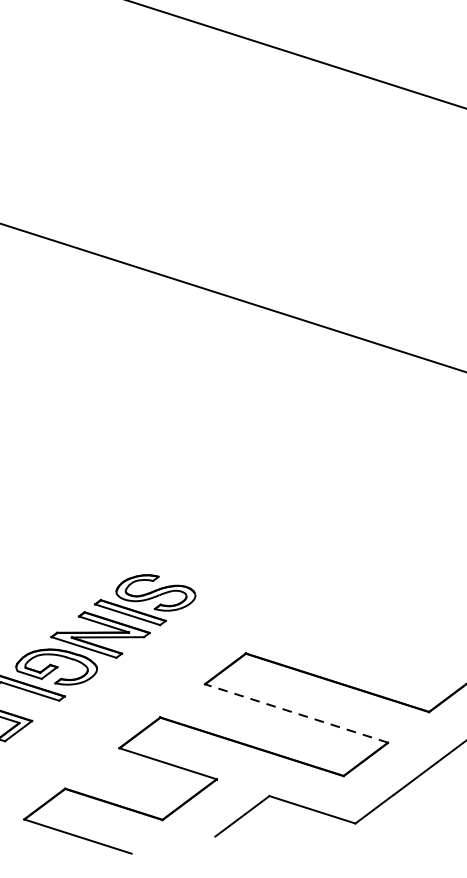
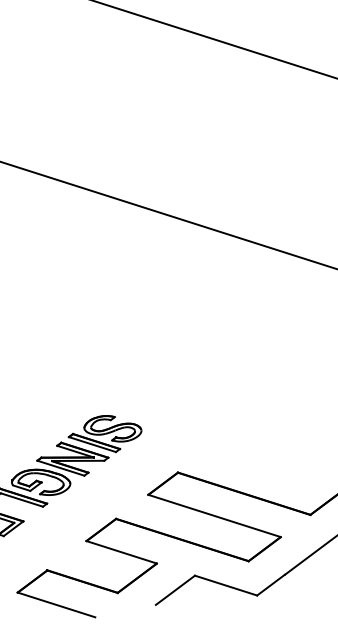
line: (296, 712) -> (214, 515), dashed -> solid

